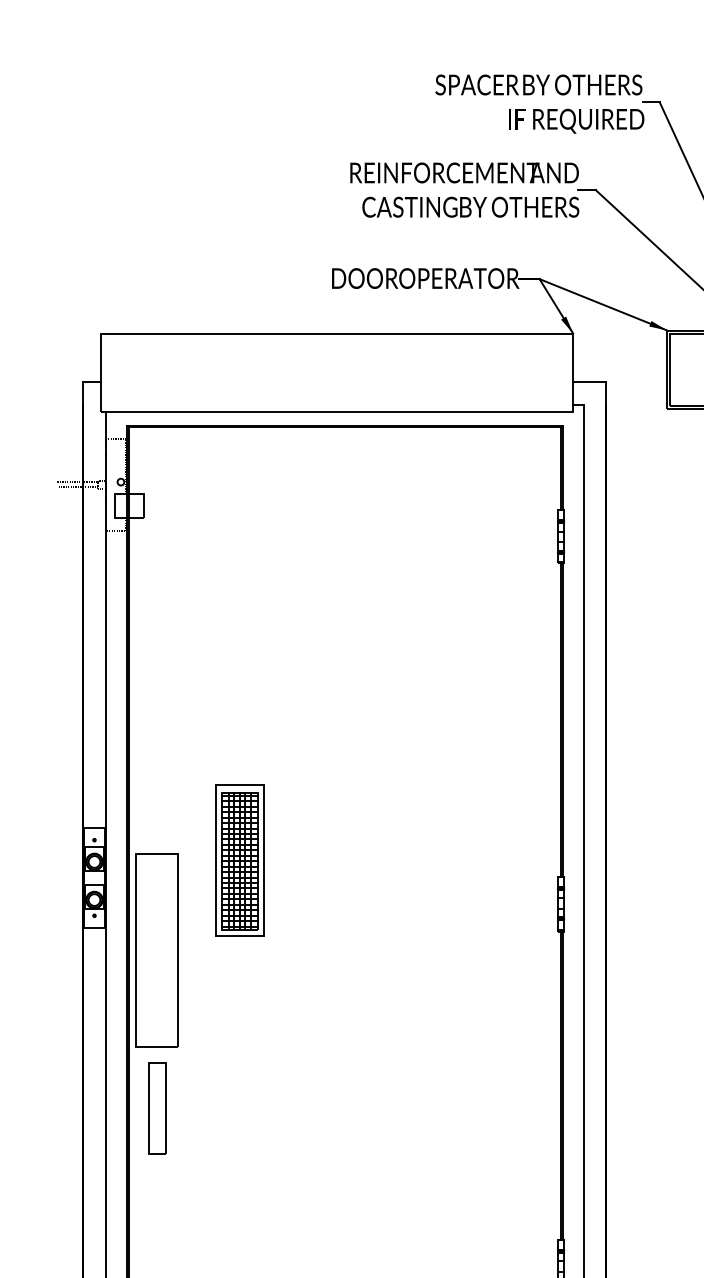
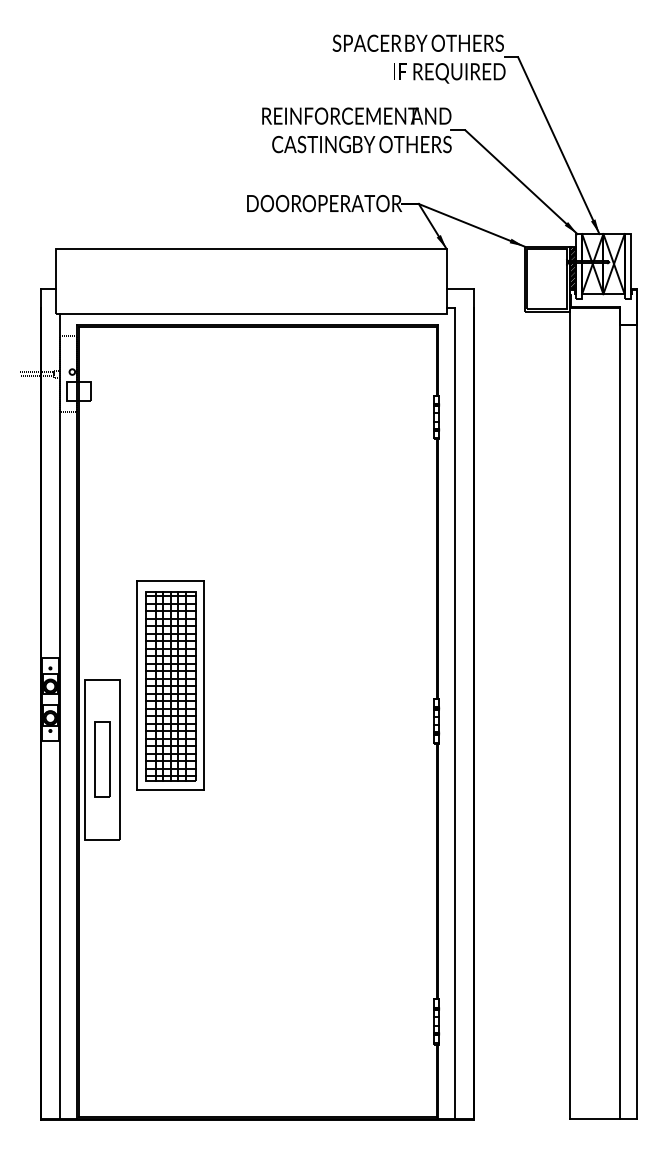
part: (239, 860) -> (170, 685), size x1.67
part: (157, 1108) -> (102, 759), moved

